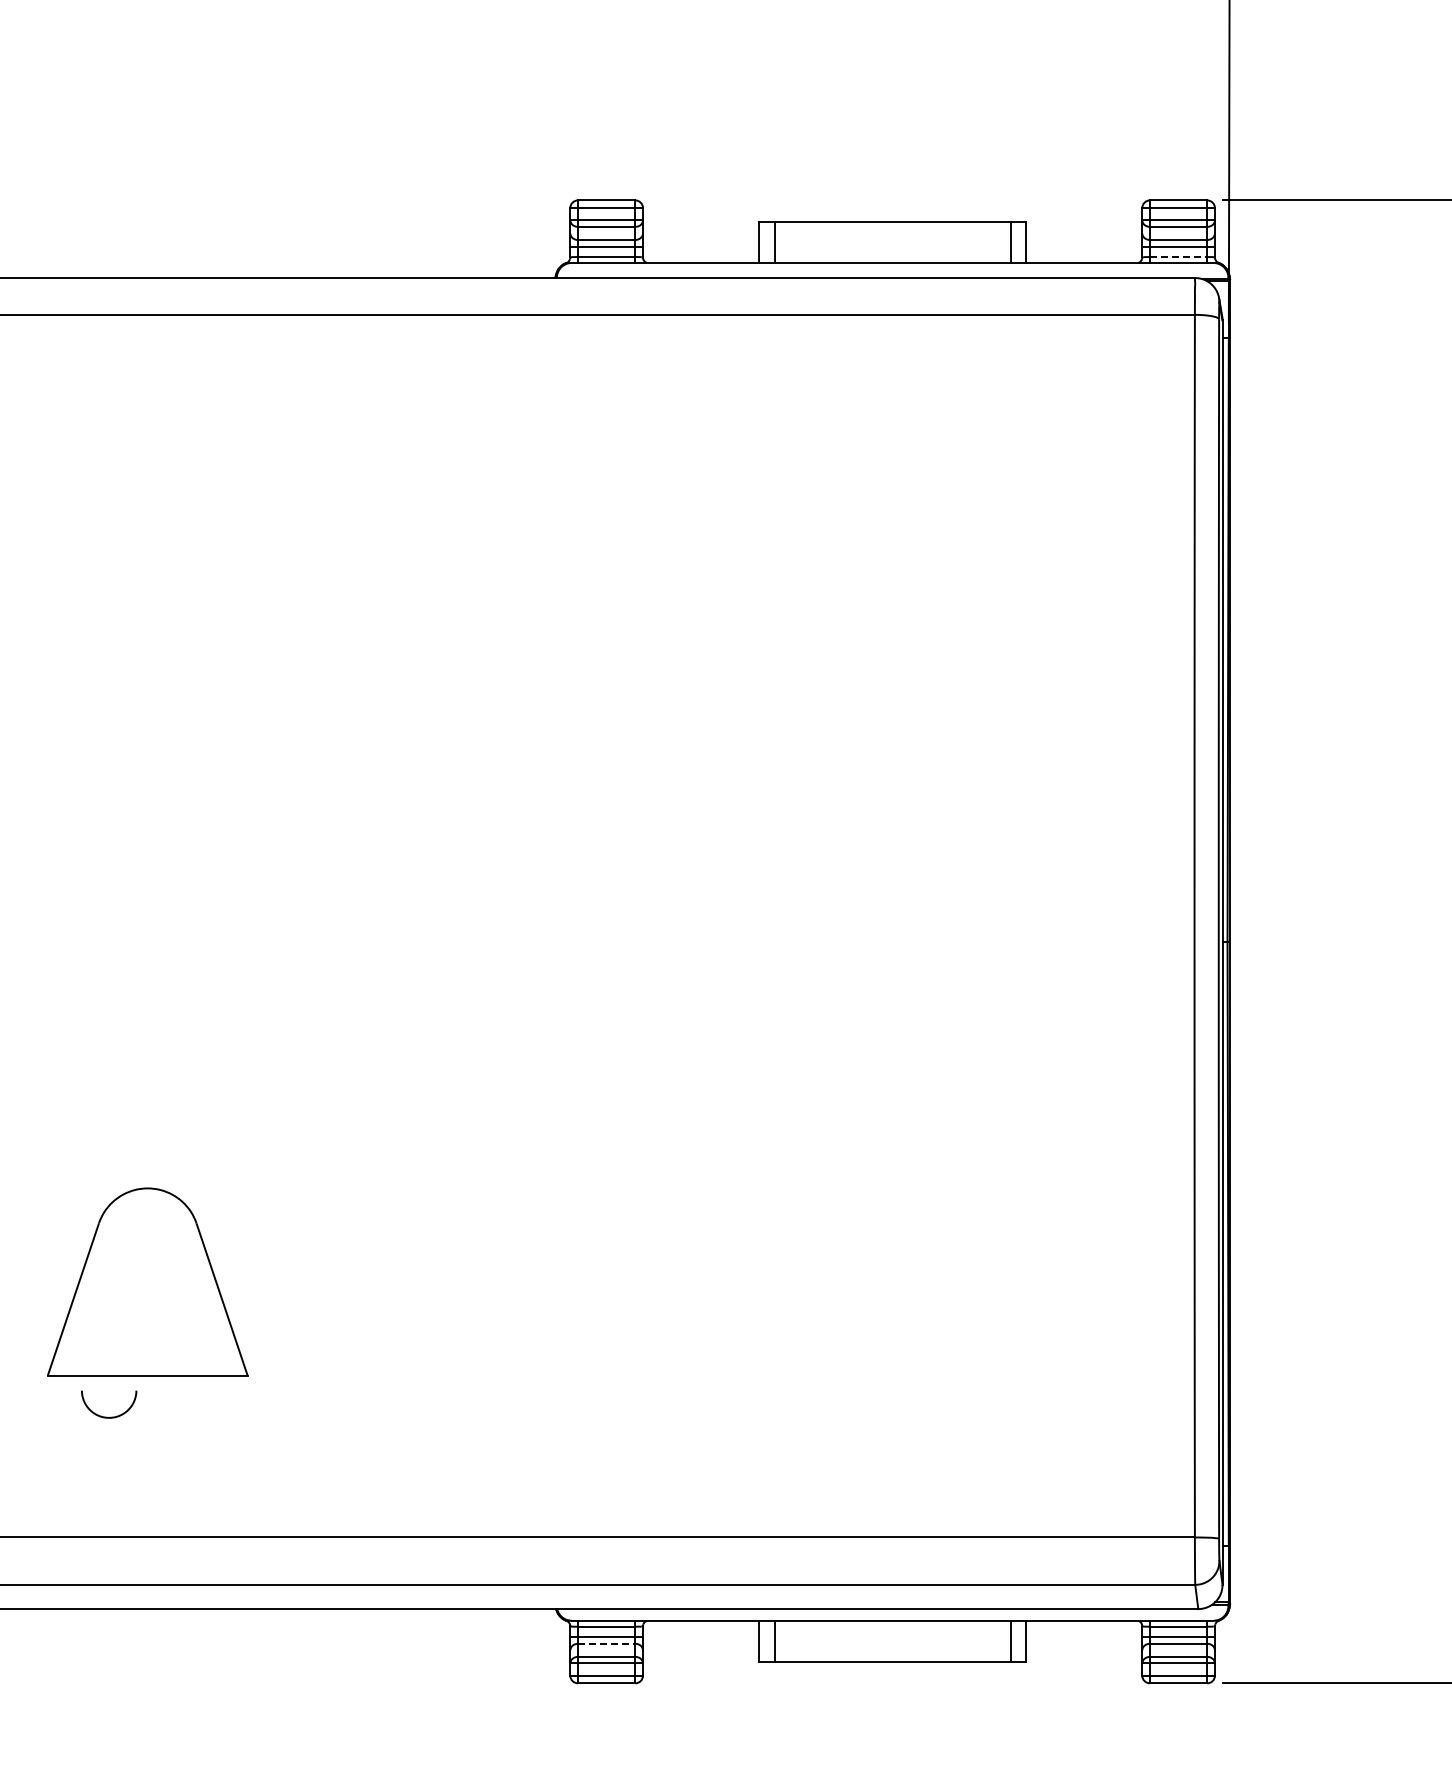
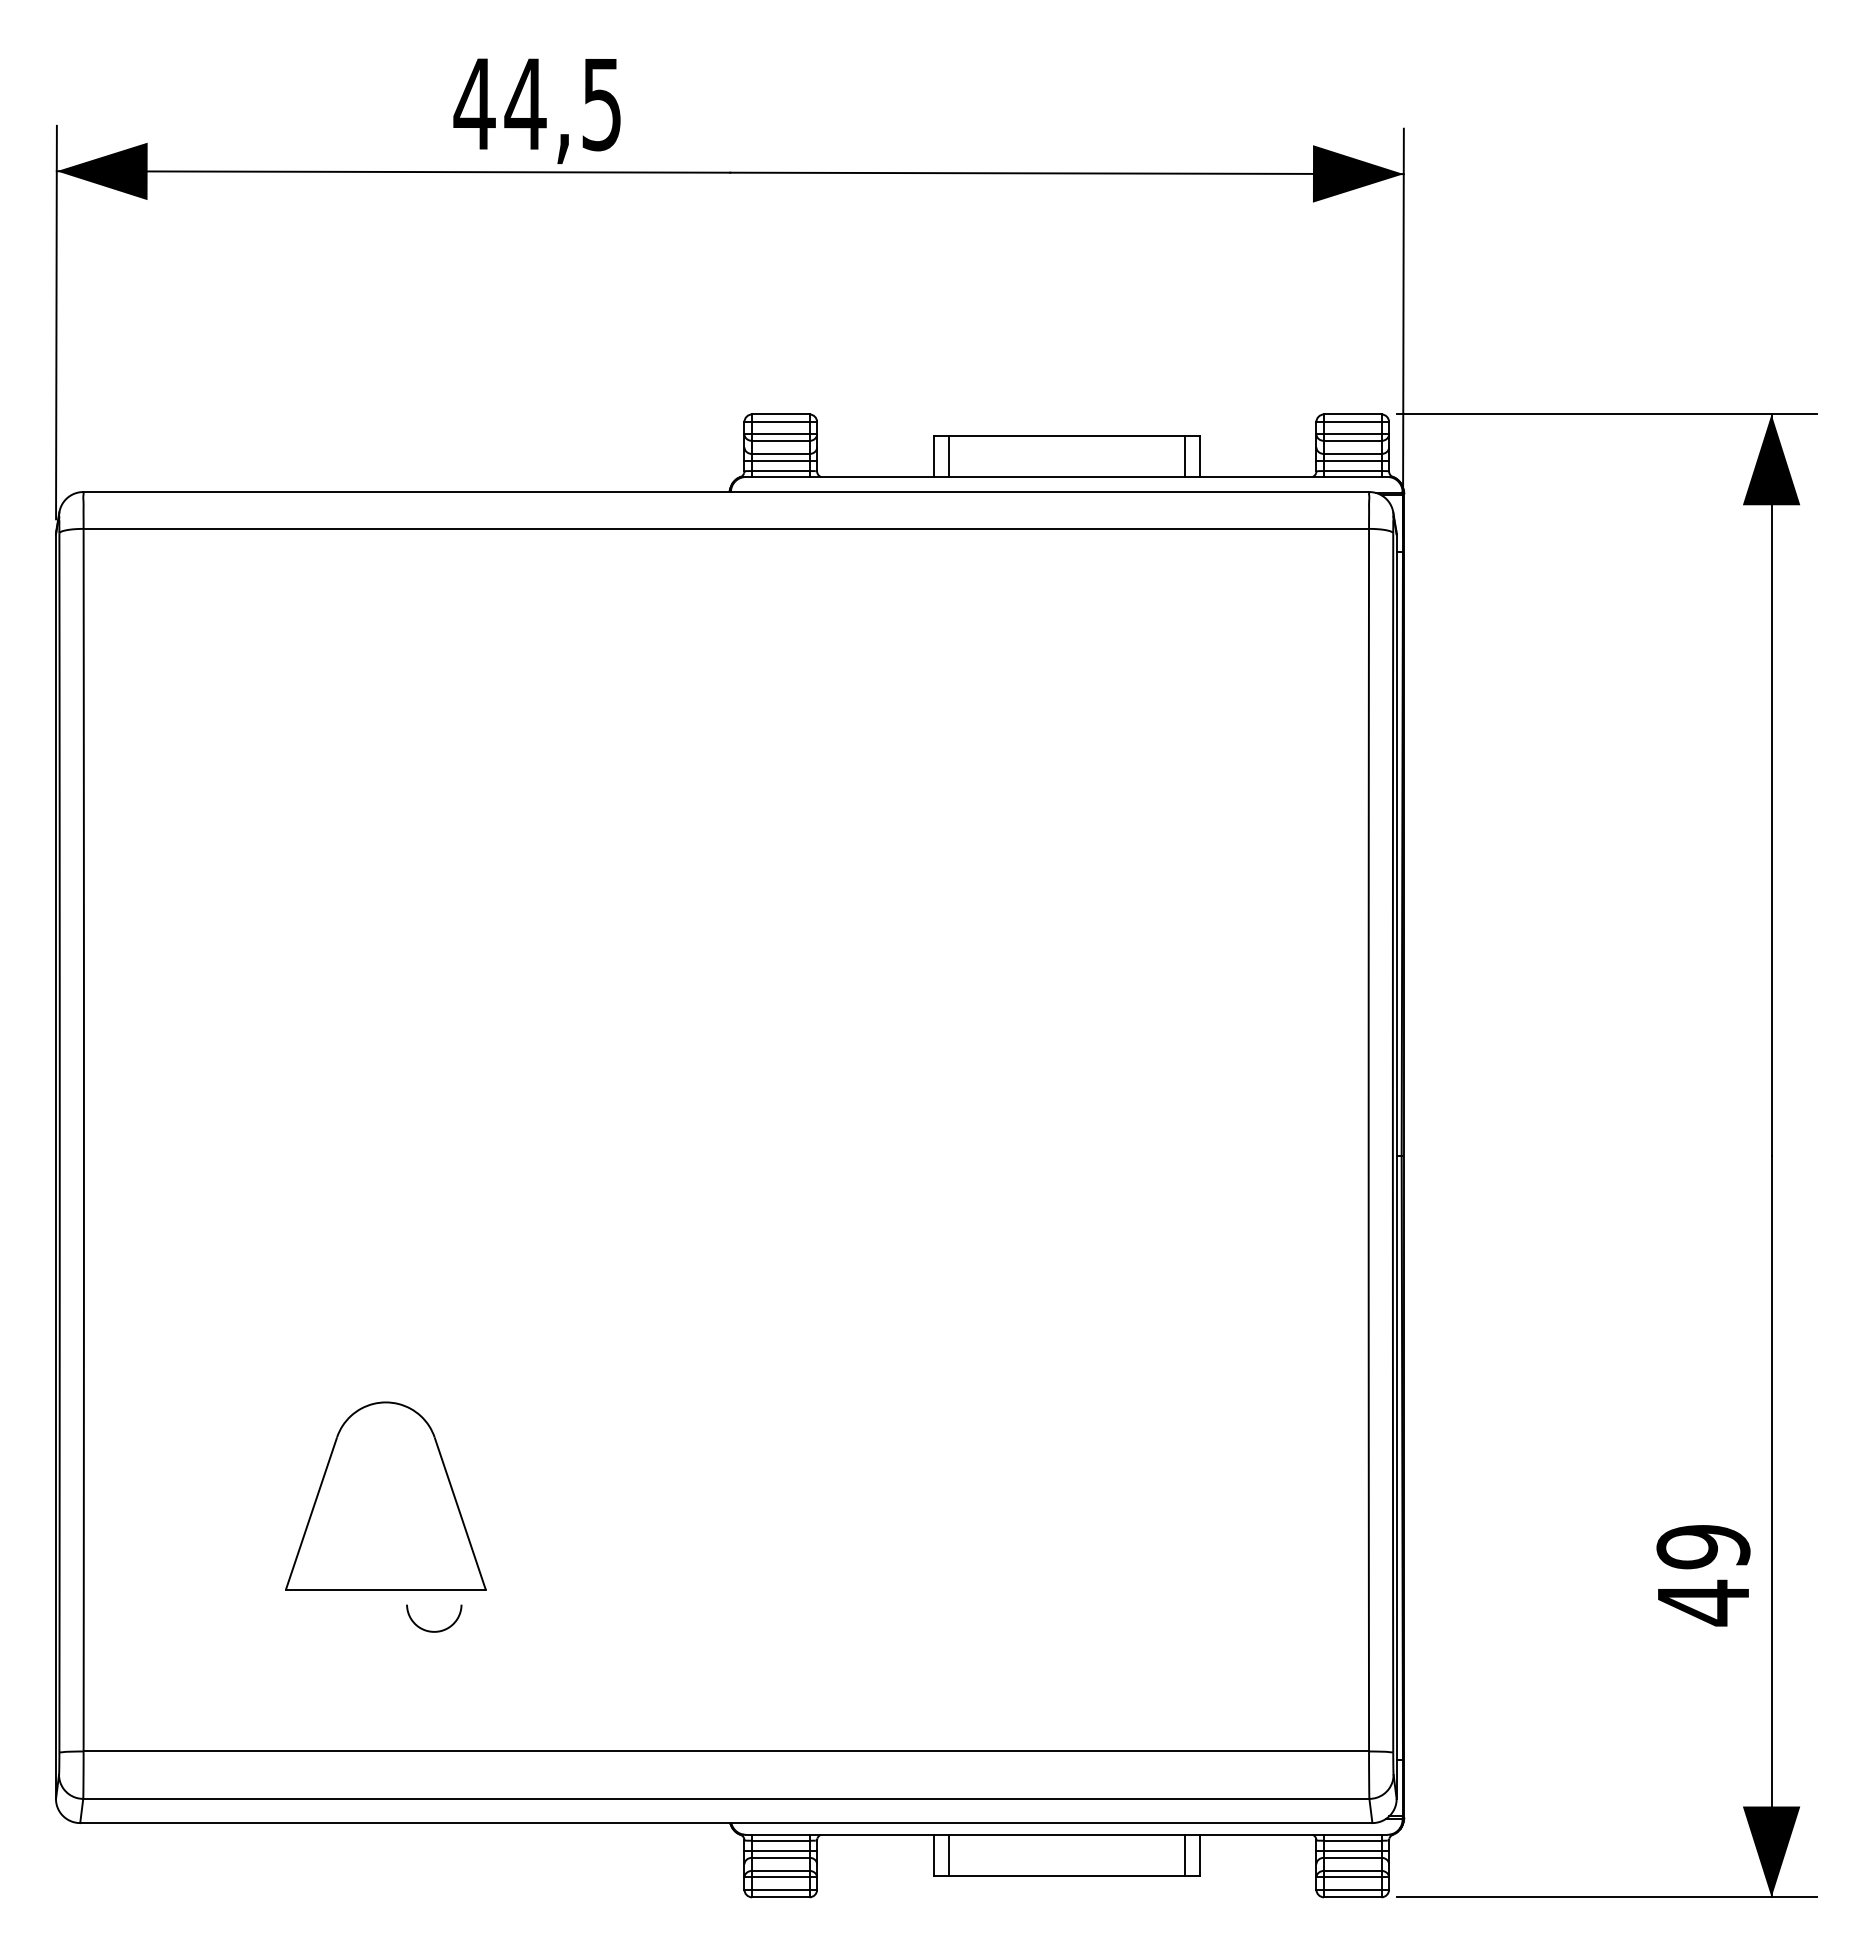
line: (1178, 257) -> (1352, 471), dashed -> solid
part: (147, 1281) -> (385, 1495), moved
curve: (107, 1416) -> (432, 1630), moved
line: (606, 1643) -> (780, 1857), dashed -> solid

